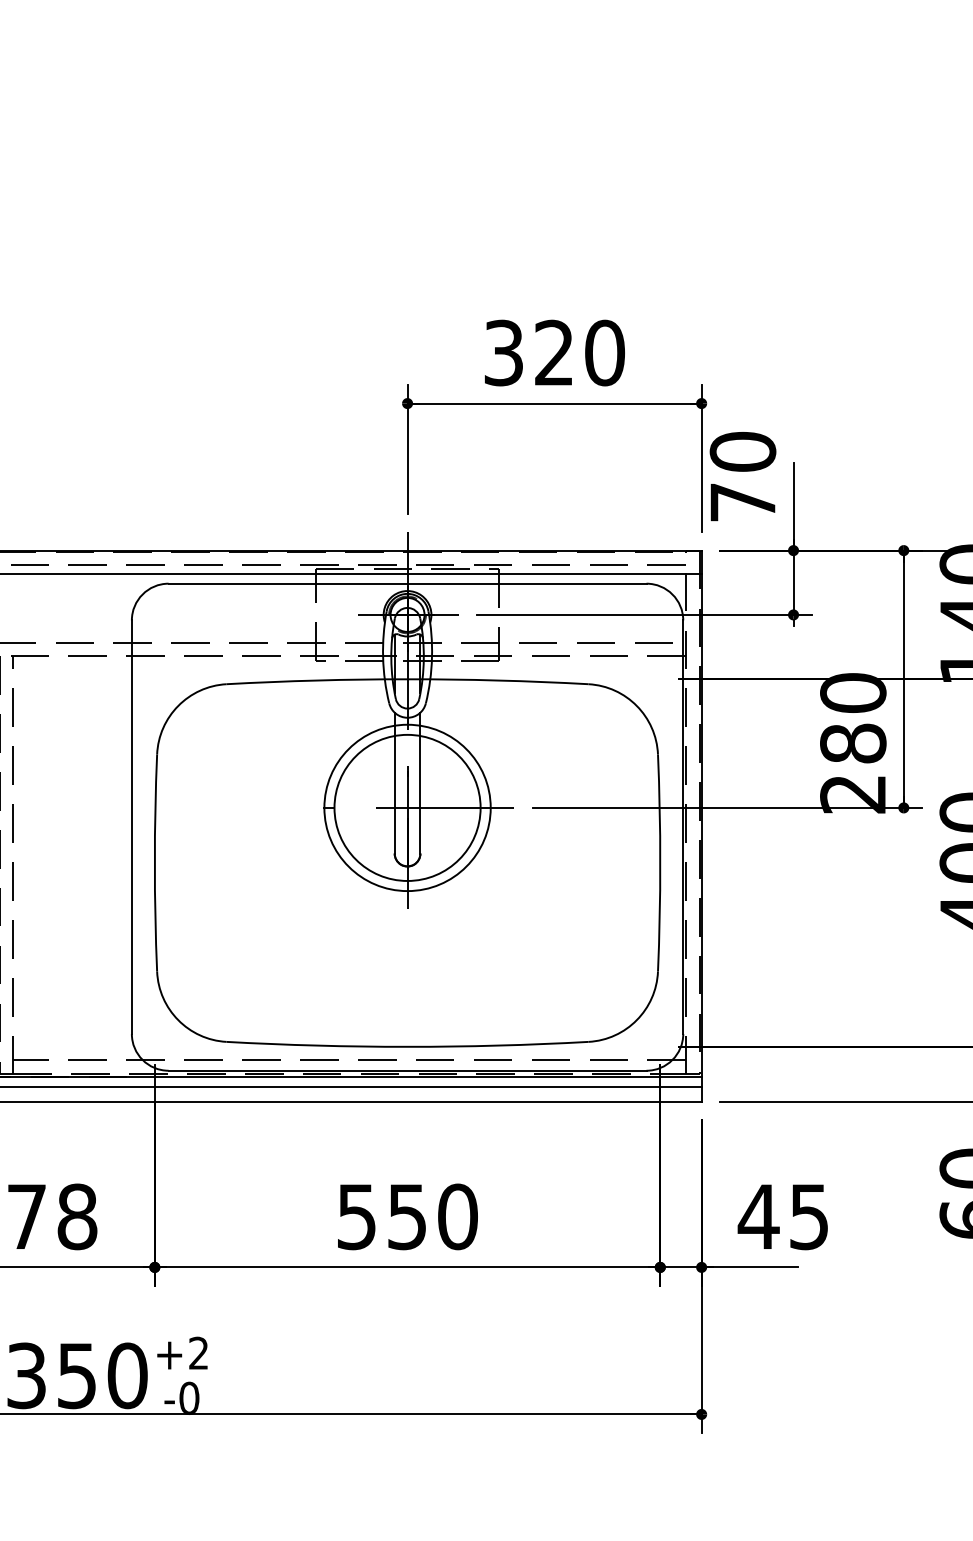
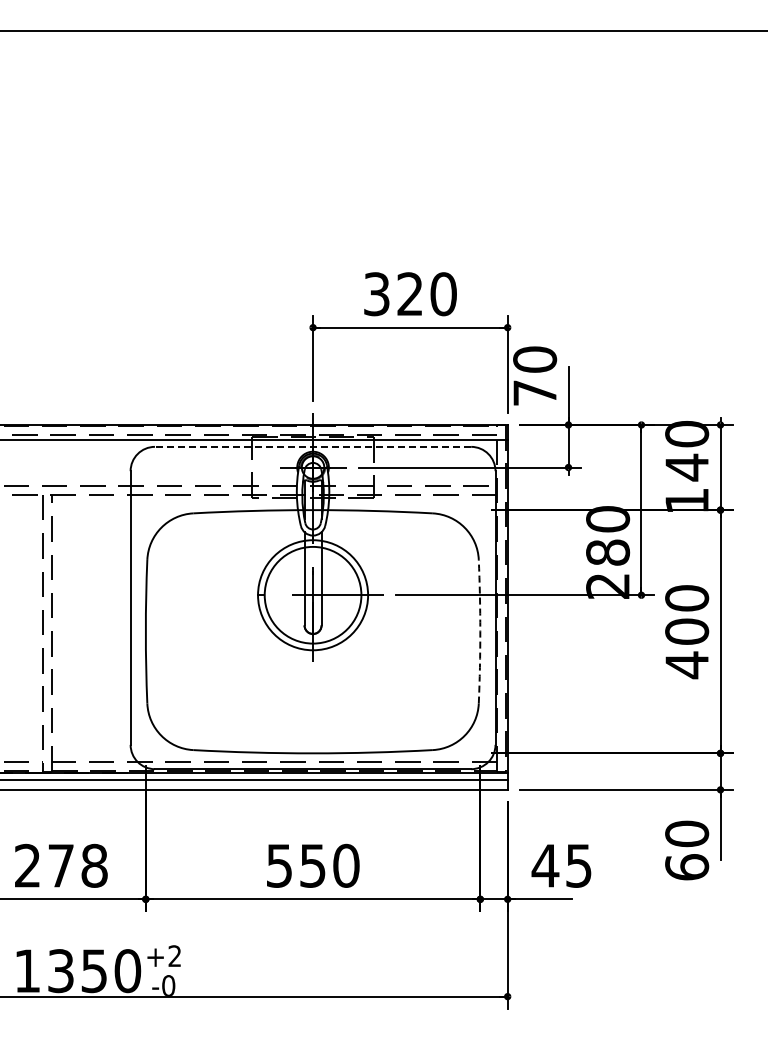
line: (406, 583) -> (312, 446), solid -> dashed
arc: (660, 862) -> (480, 631), solid -> dashed

